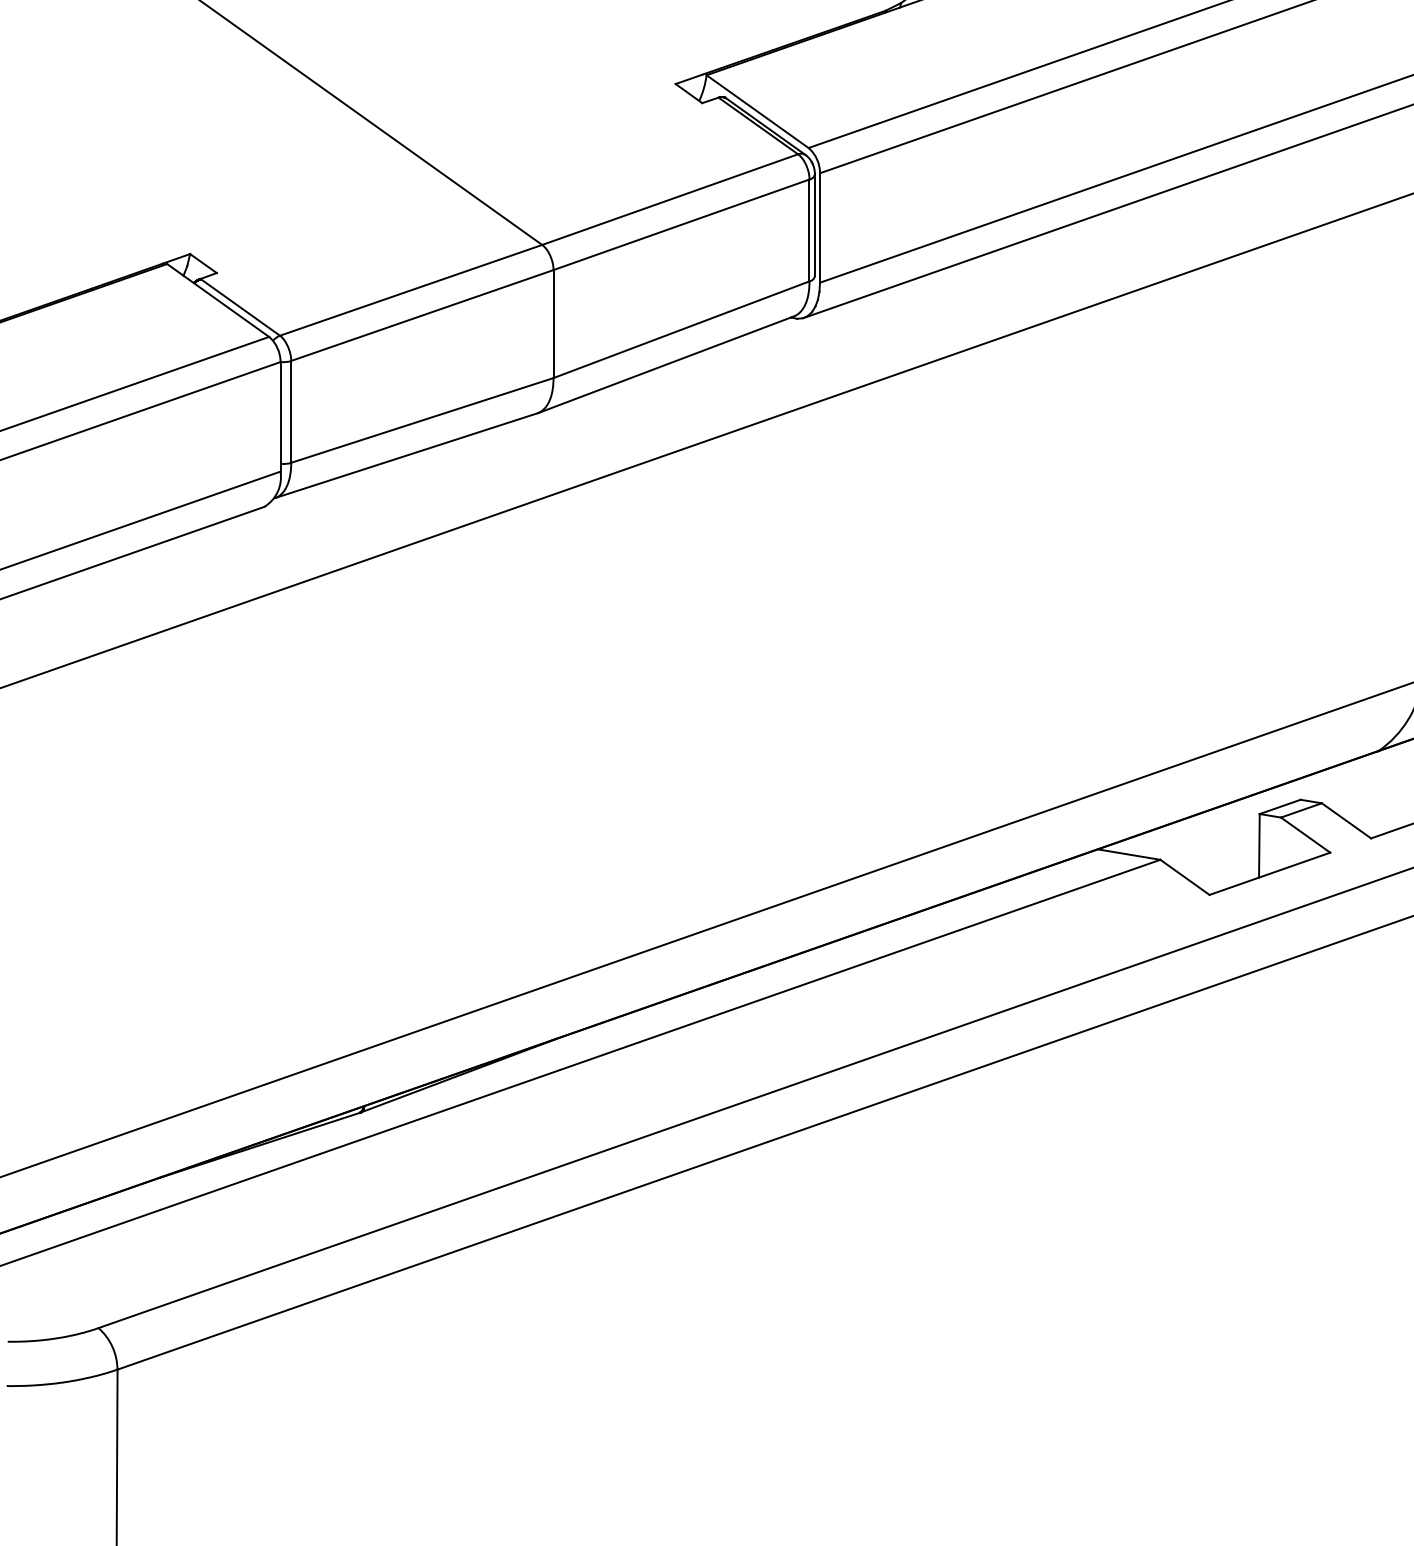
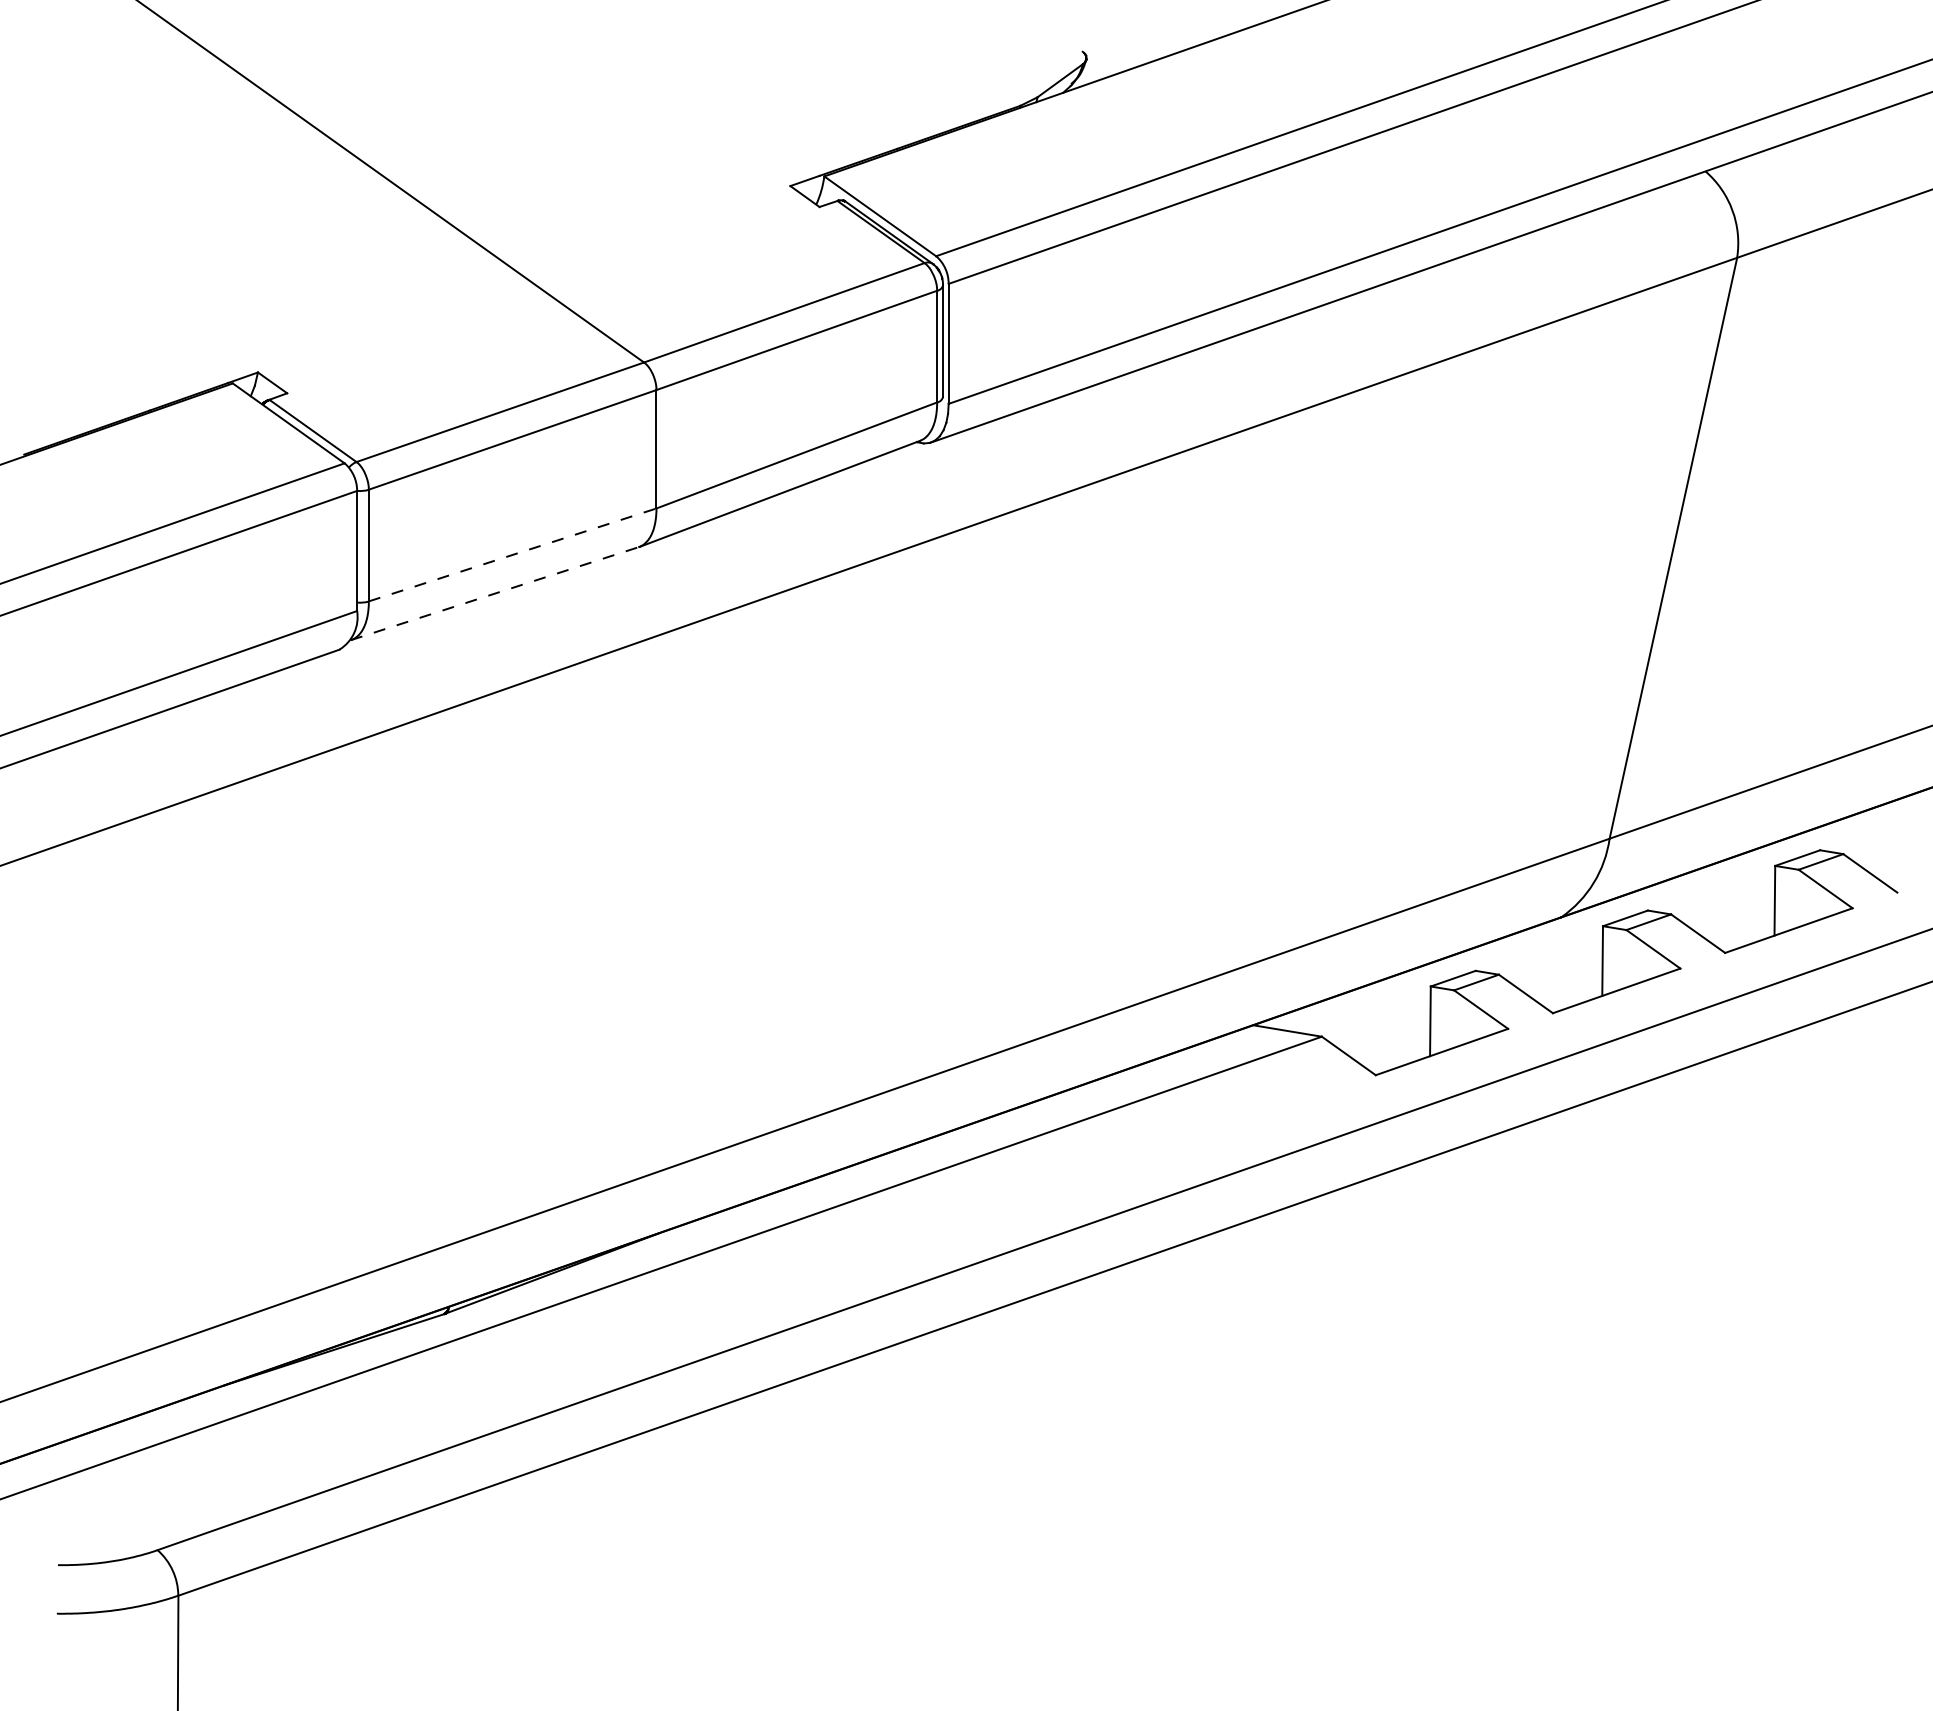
line: (423, 420) -> (513, 554), solid -> dashed
line: (406, 455) -> (495, 593), solid -> dashed

